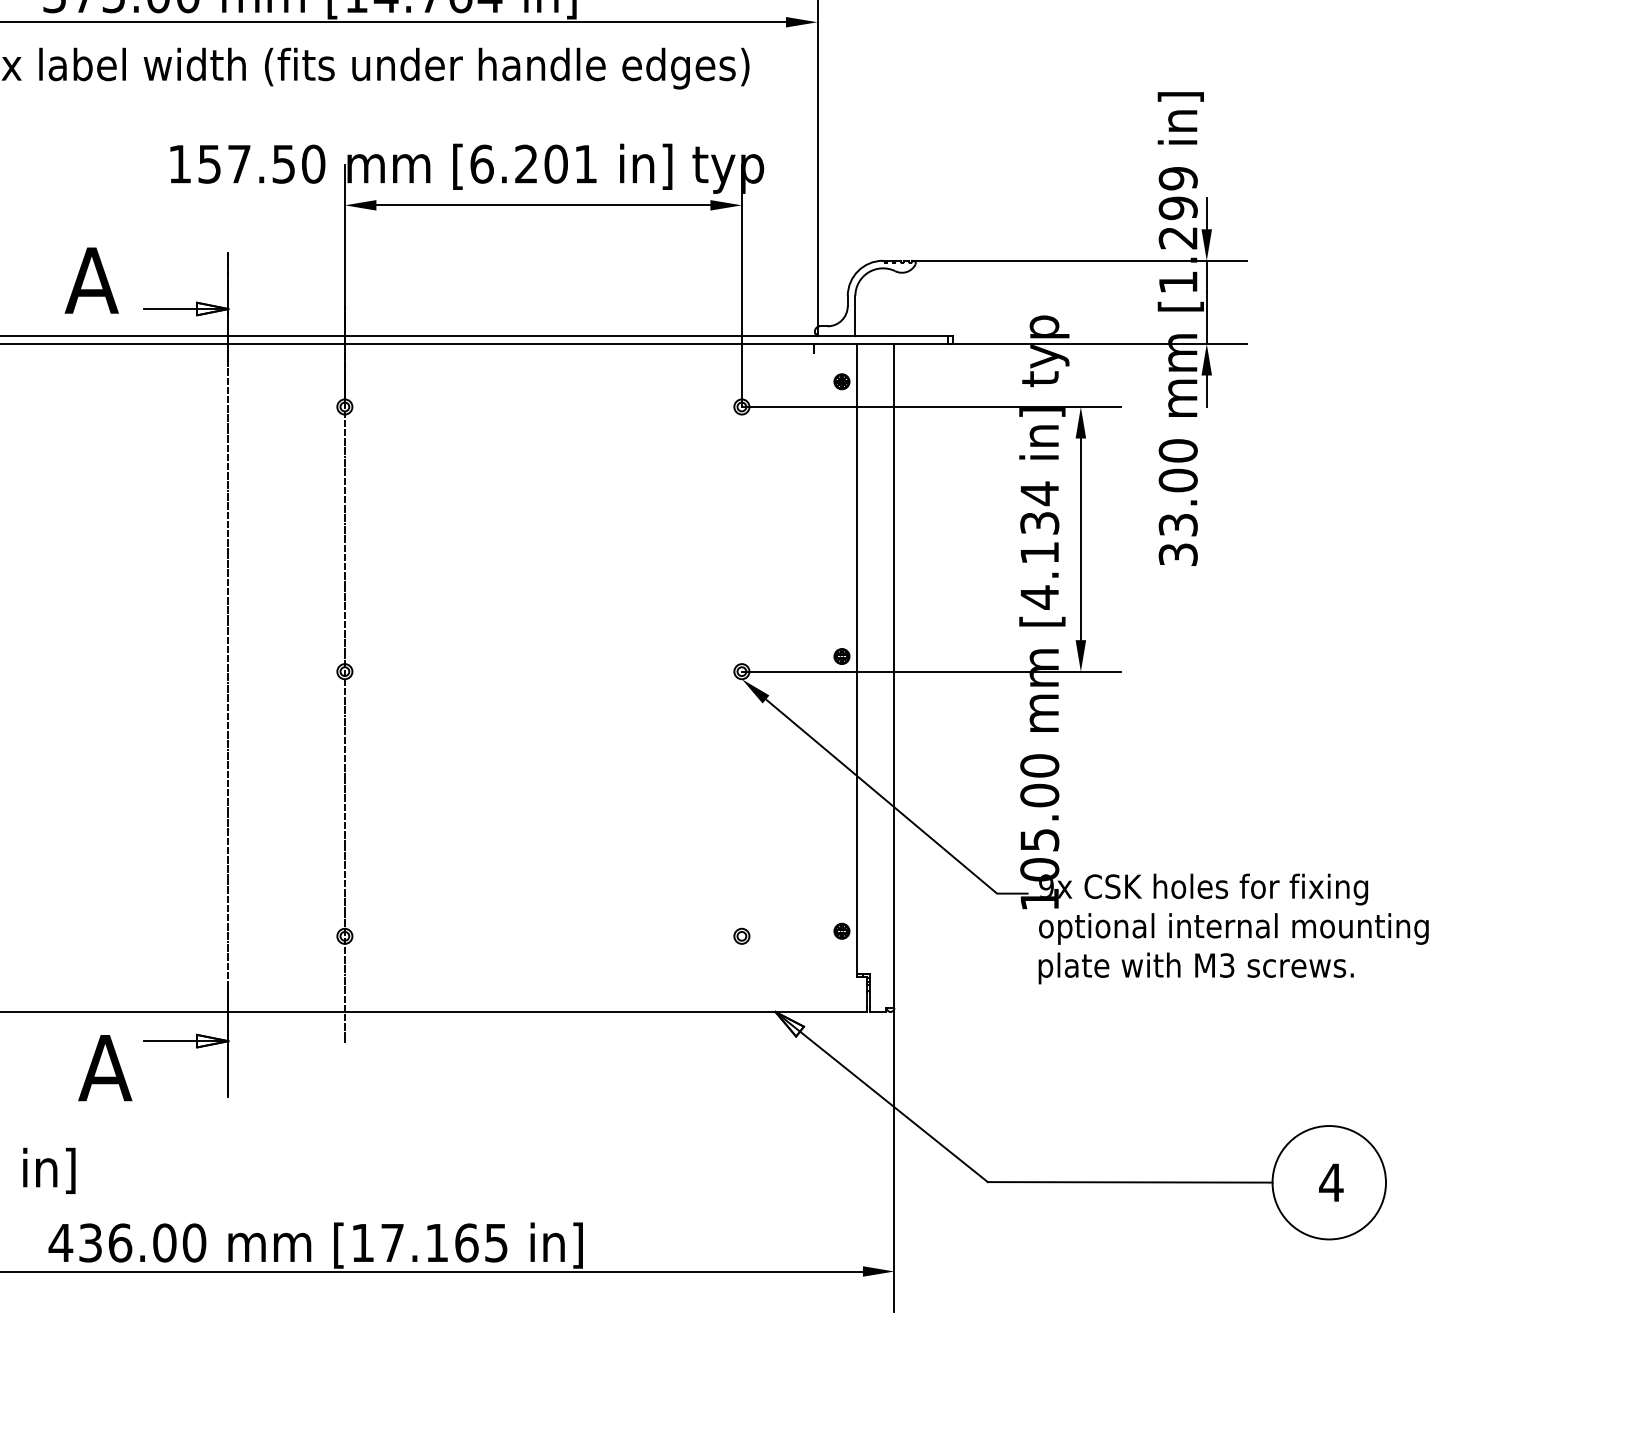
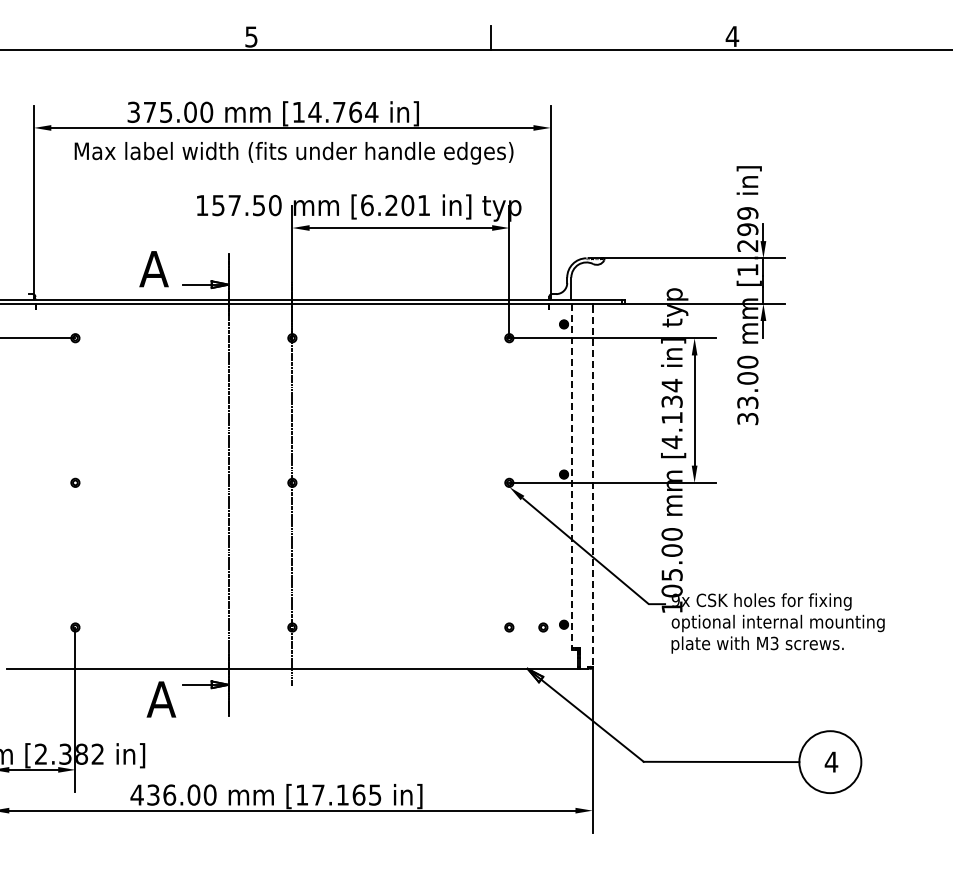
line: (857, 660) -> (572, 476), solid -> dashed
line: (894, 678) -> (592, 486), solid -> dashed
part: (804, 936) -> (543, 627), added

